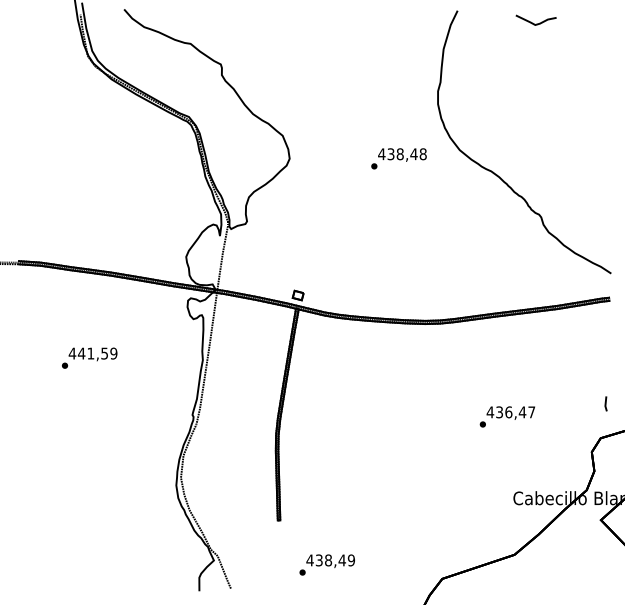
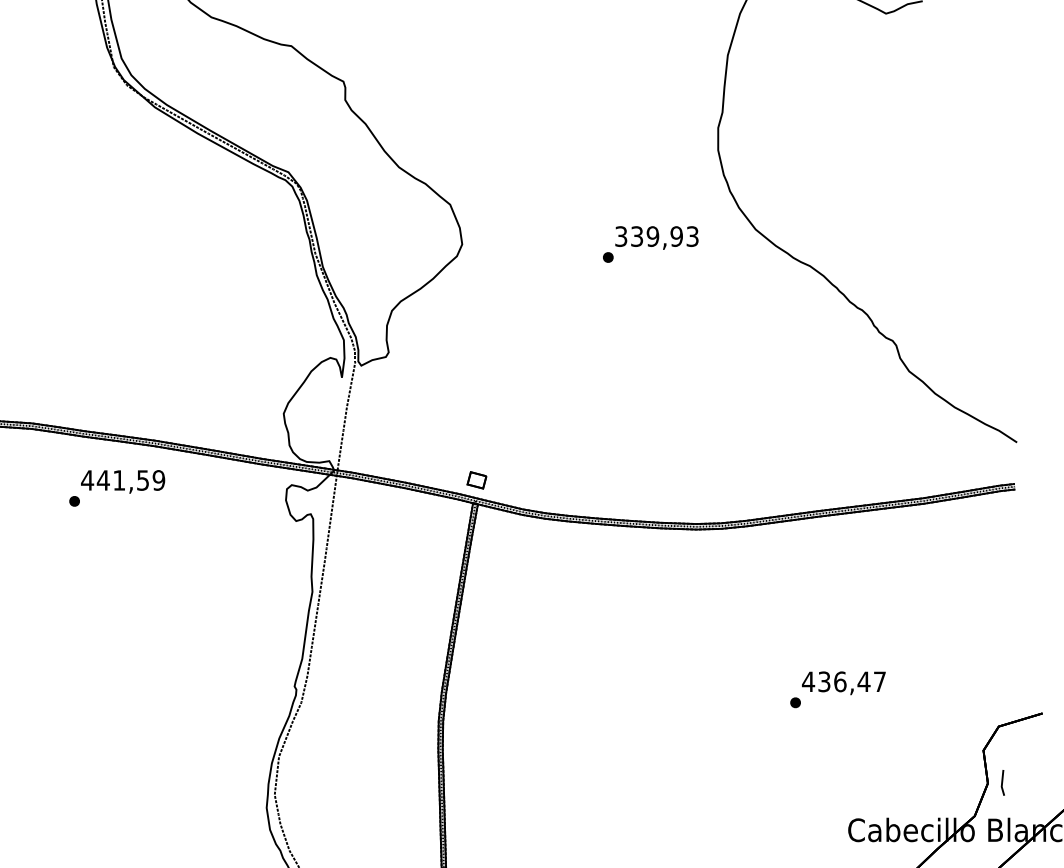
text: (402, 154) -> (656, 236), 438,48 -> 339,93
text: (89, 357) -> (116, 487), moved
line: (605, 403) -> (1001, 782), moved

